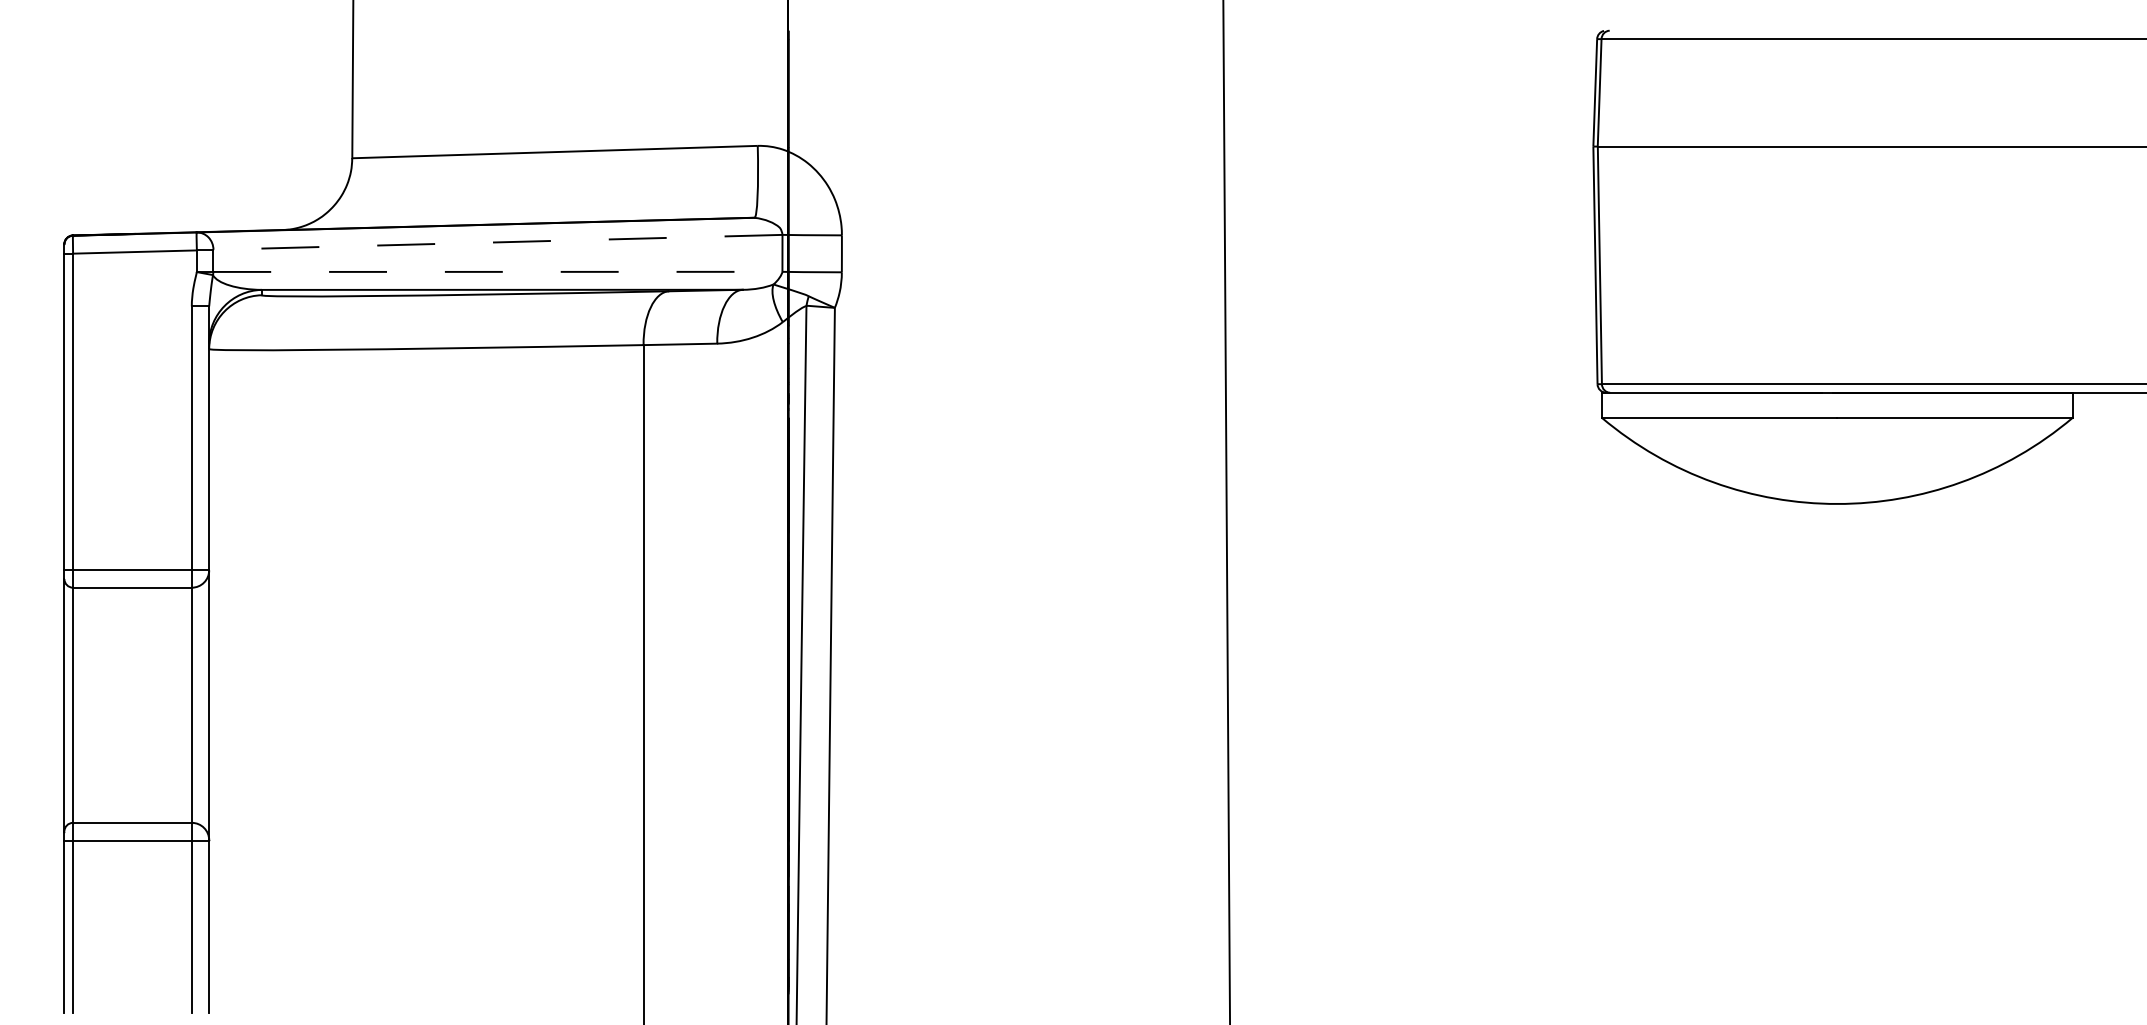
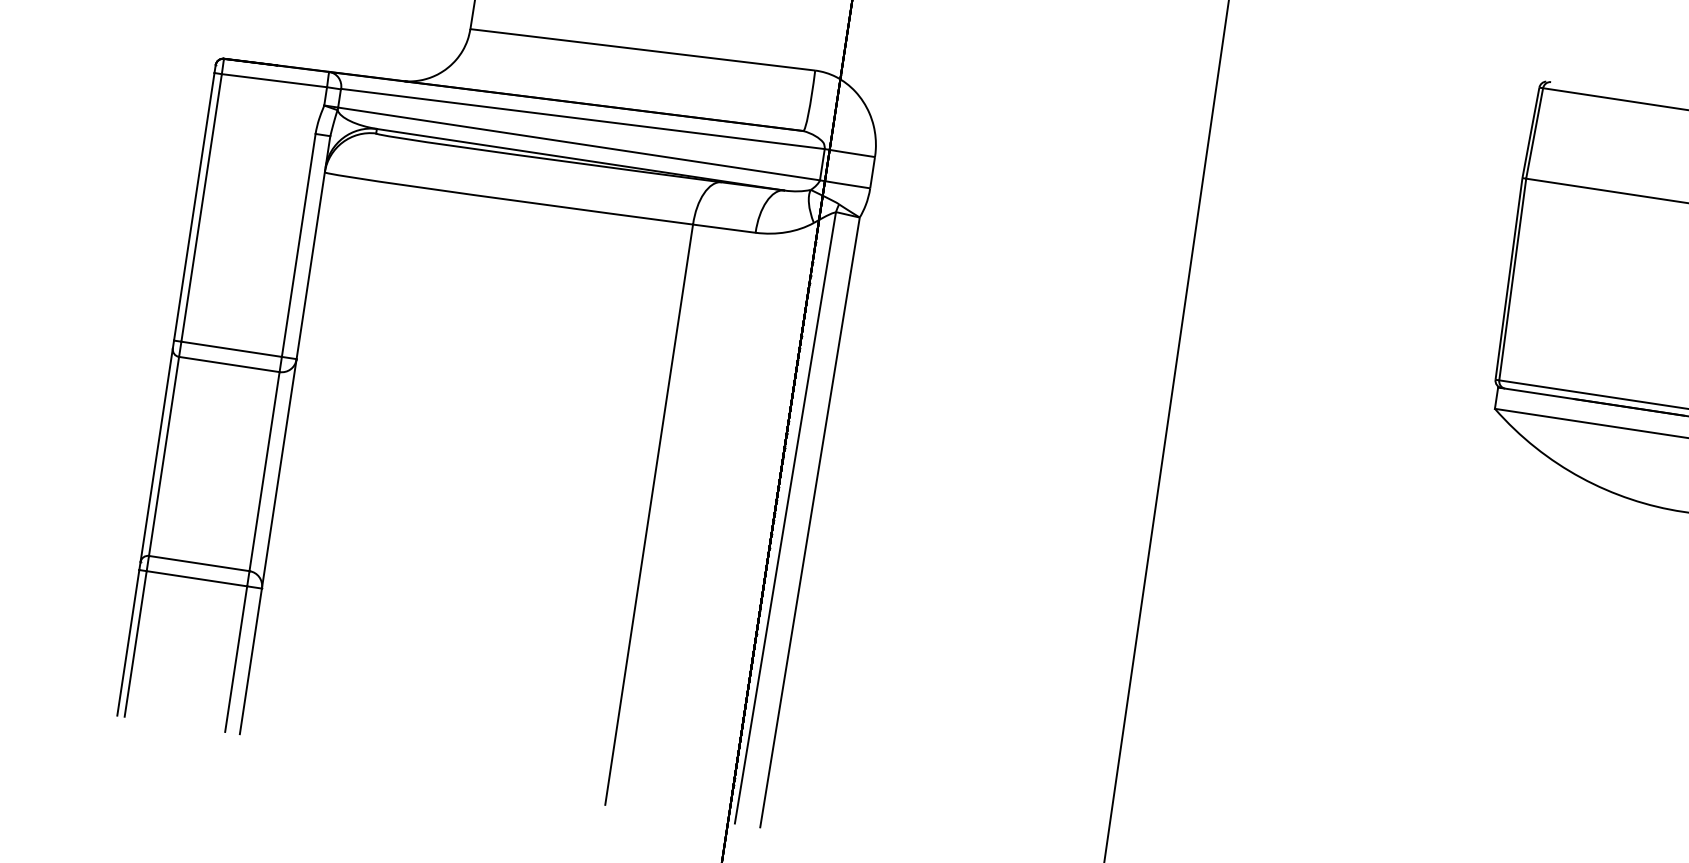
line: (497, 242) -> (582, 119), dashed -> solid
line: (497, 271) -> (578, 143), dashed -> solid

